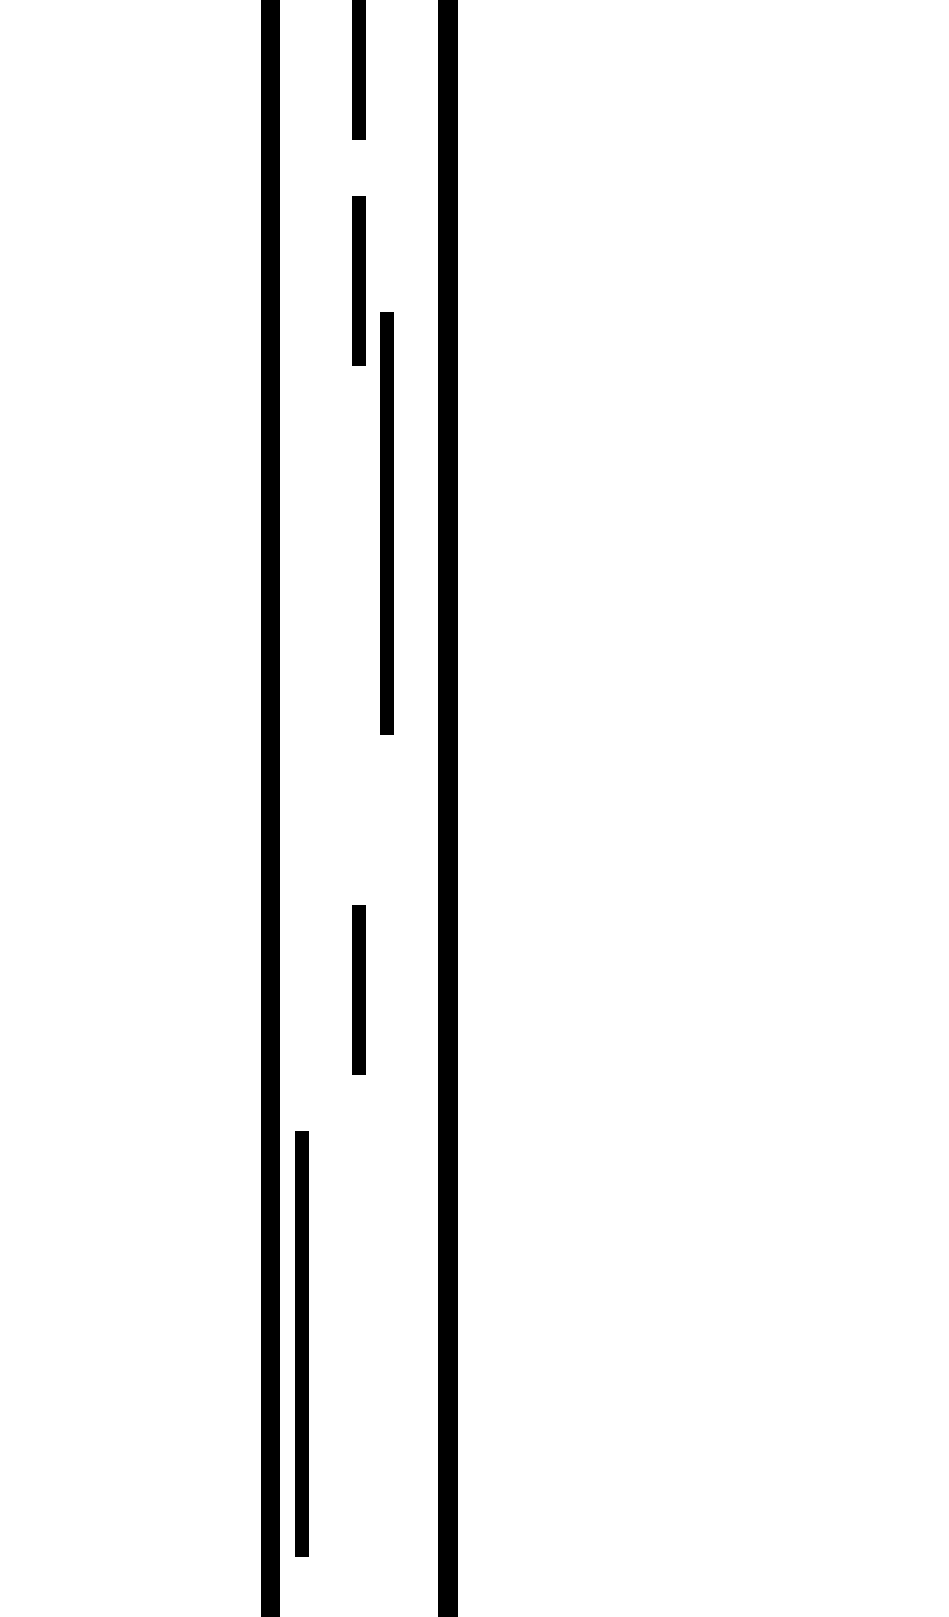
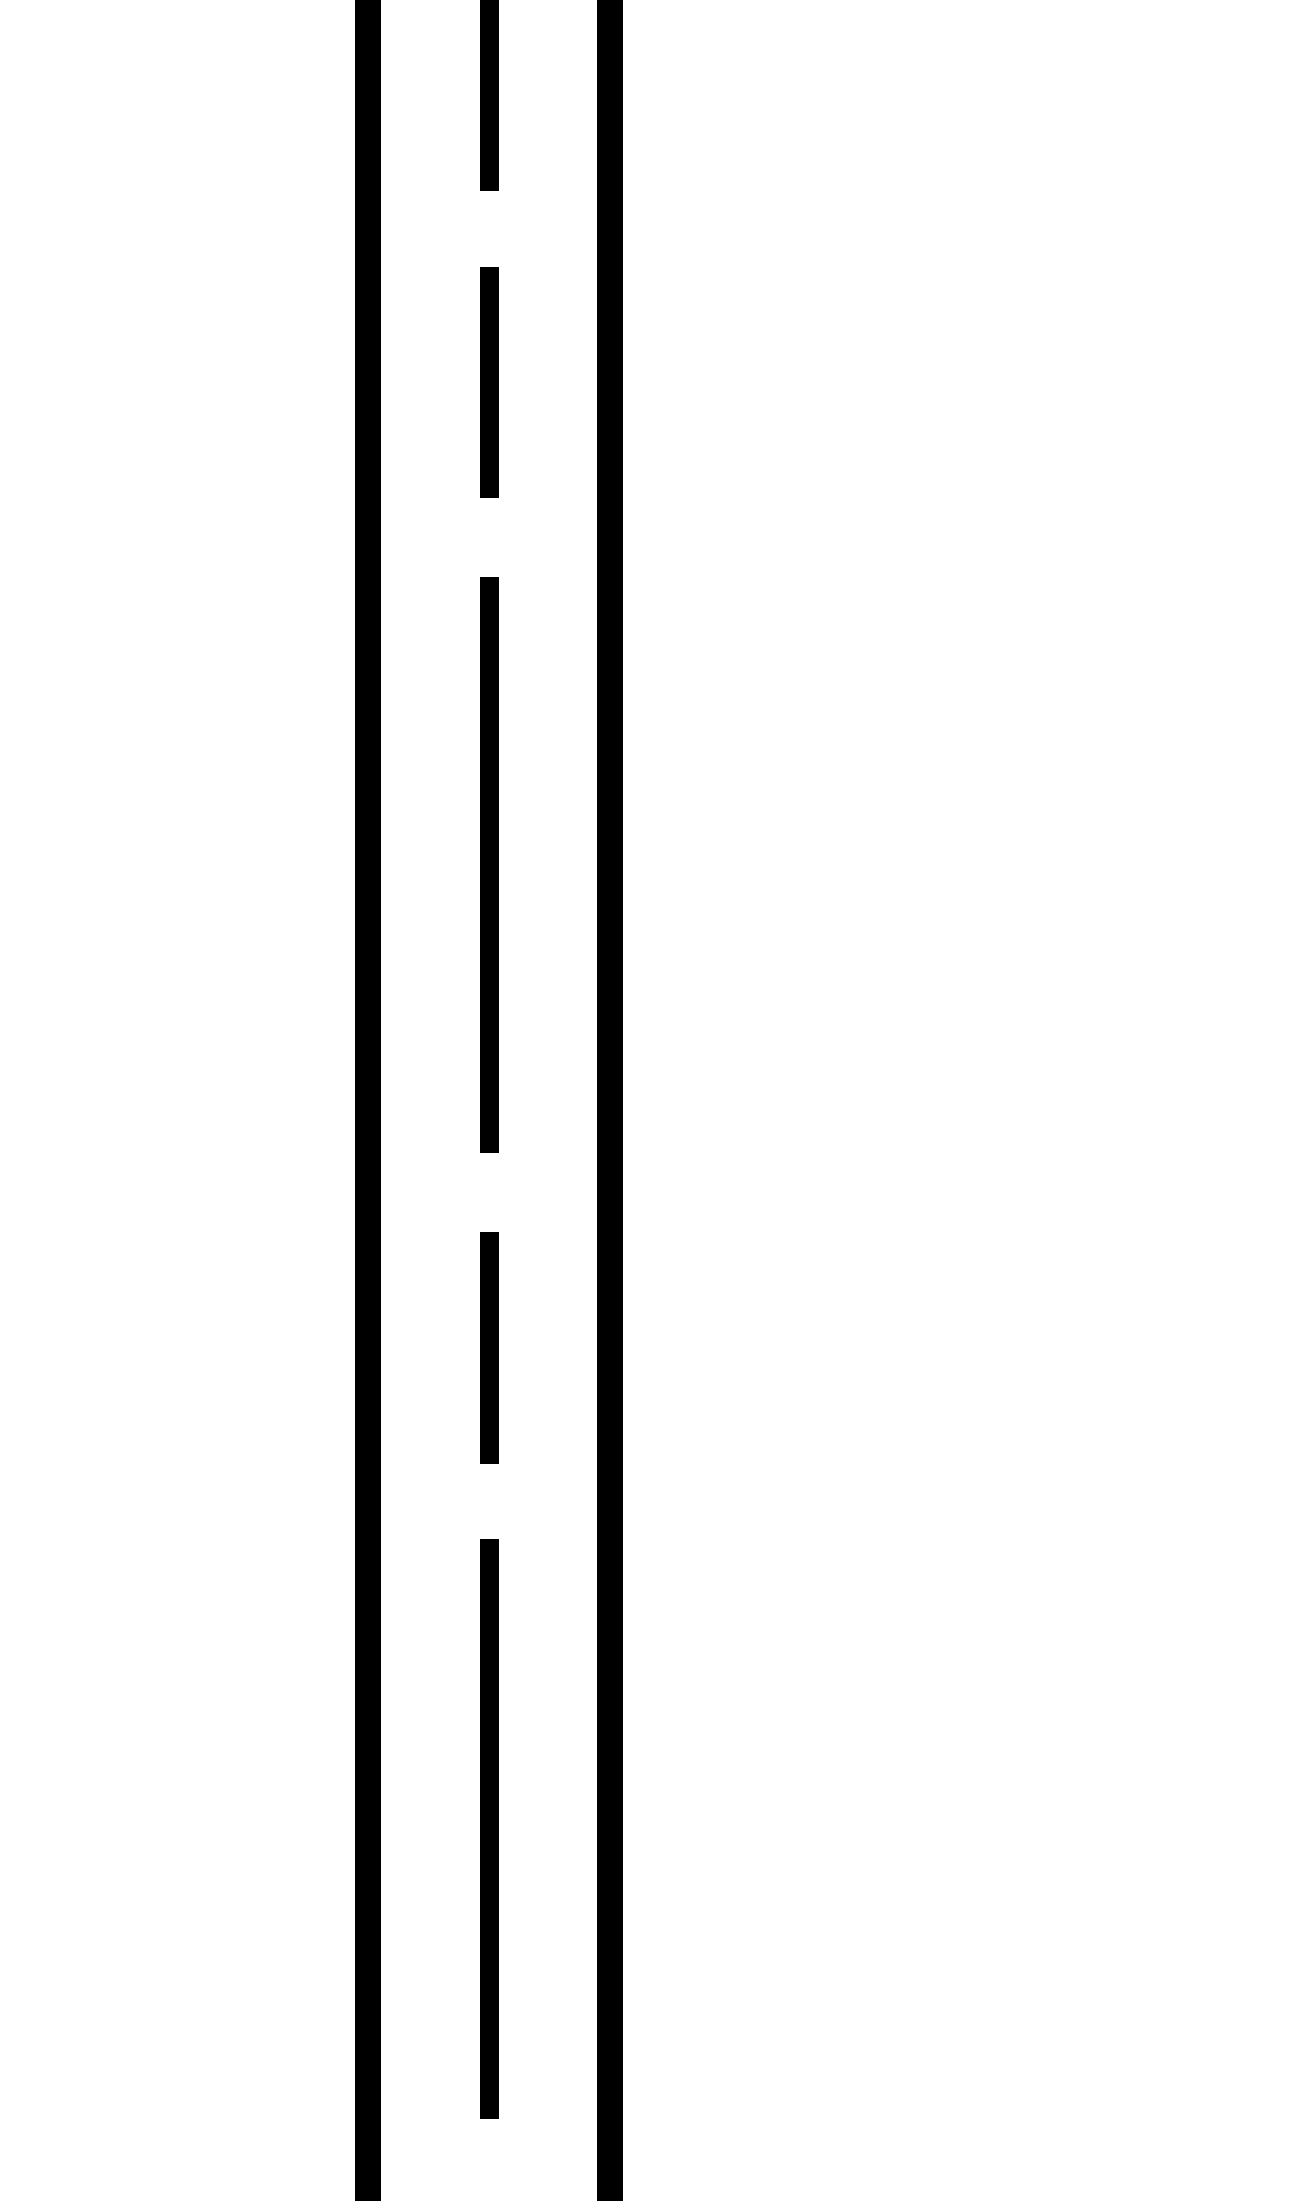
line: (386, 523) -> (488, 865), moved
line: (301, 1343) -> (488, 1828), moved

